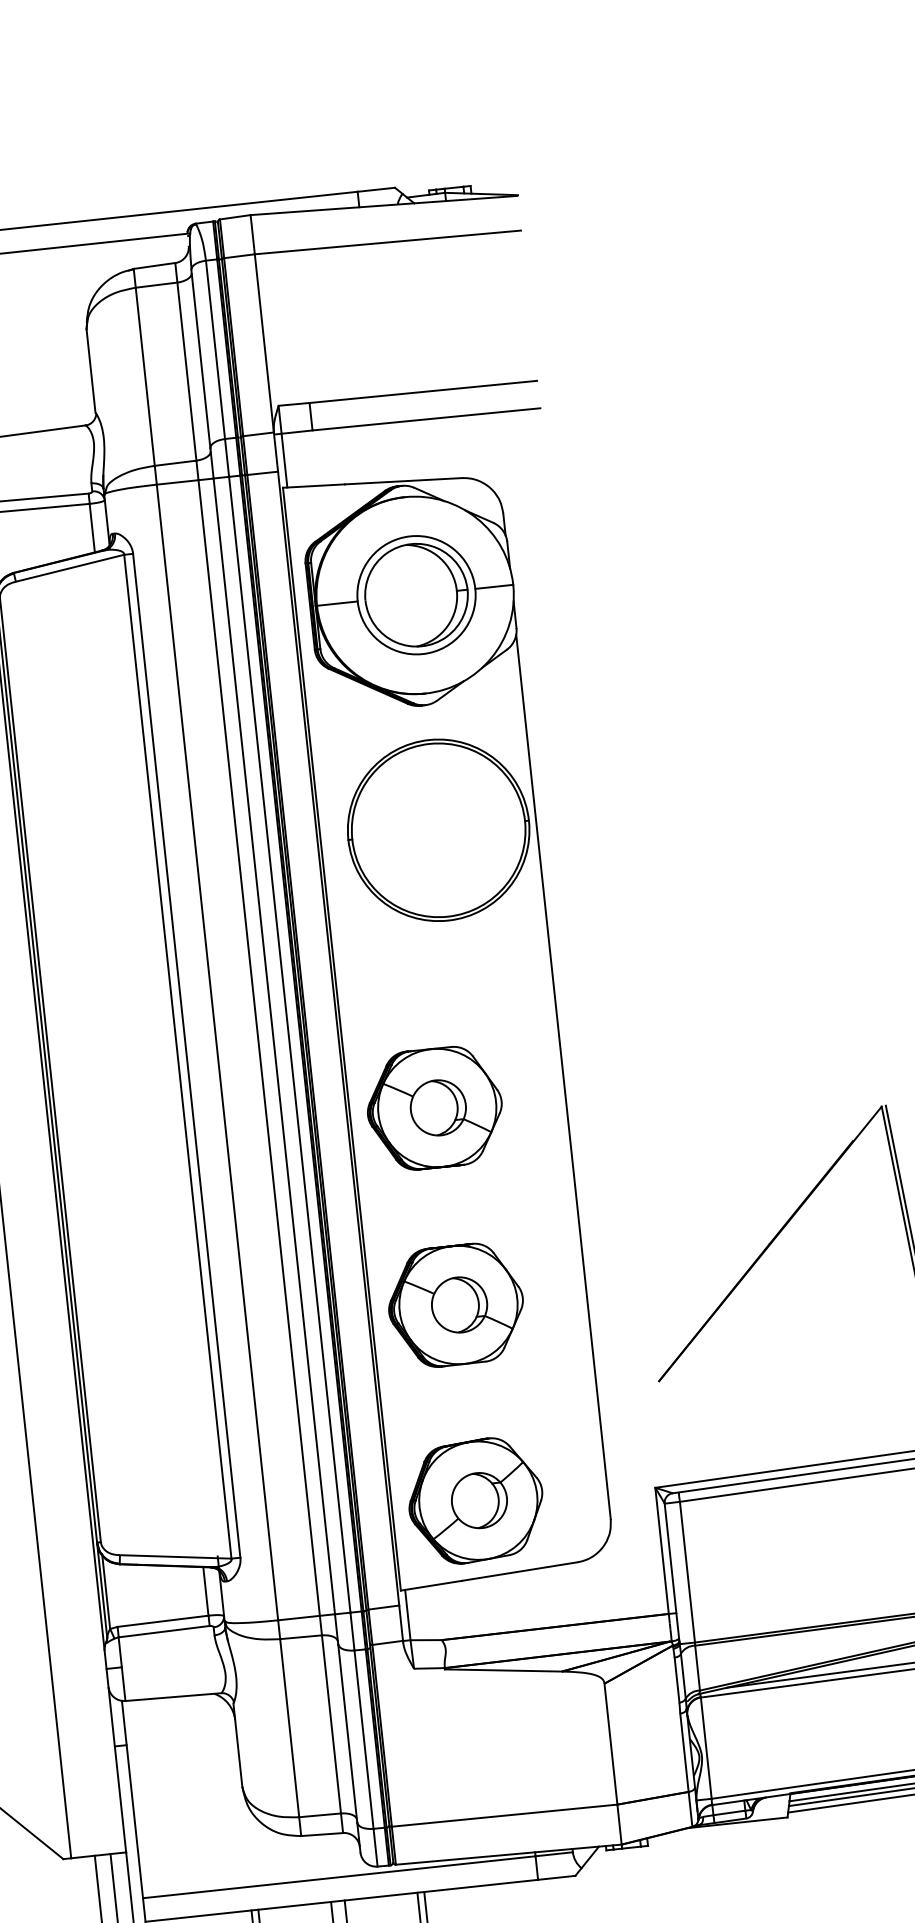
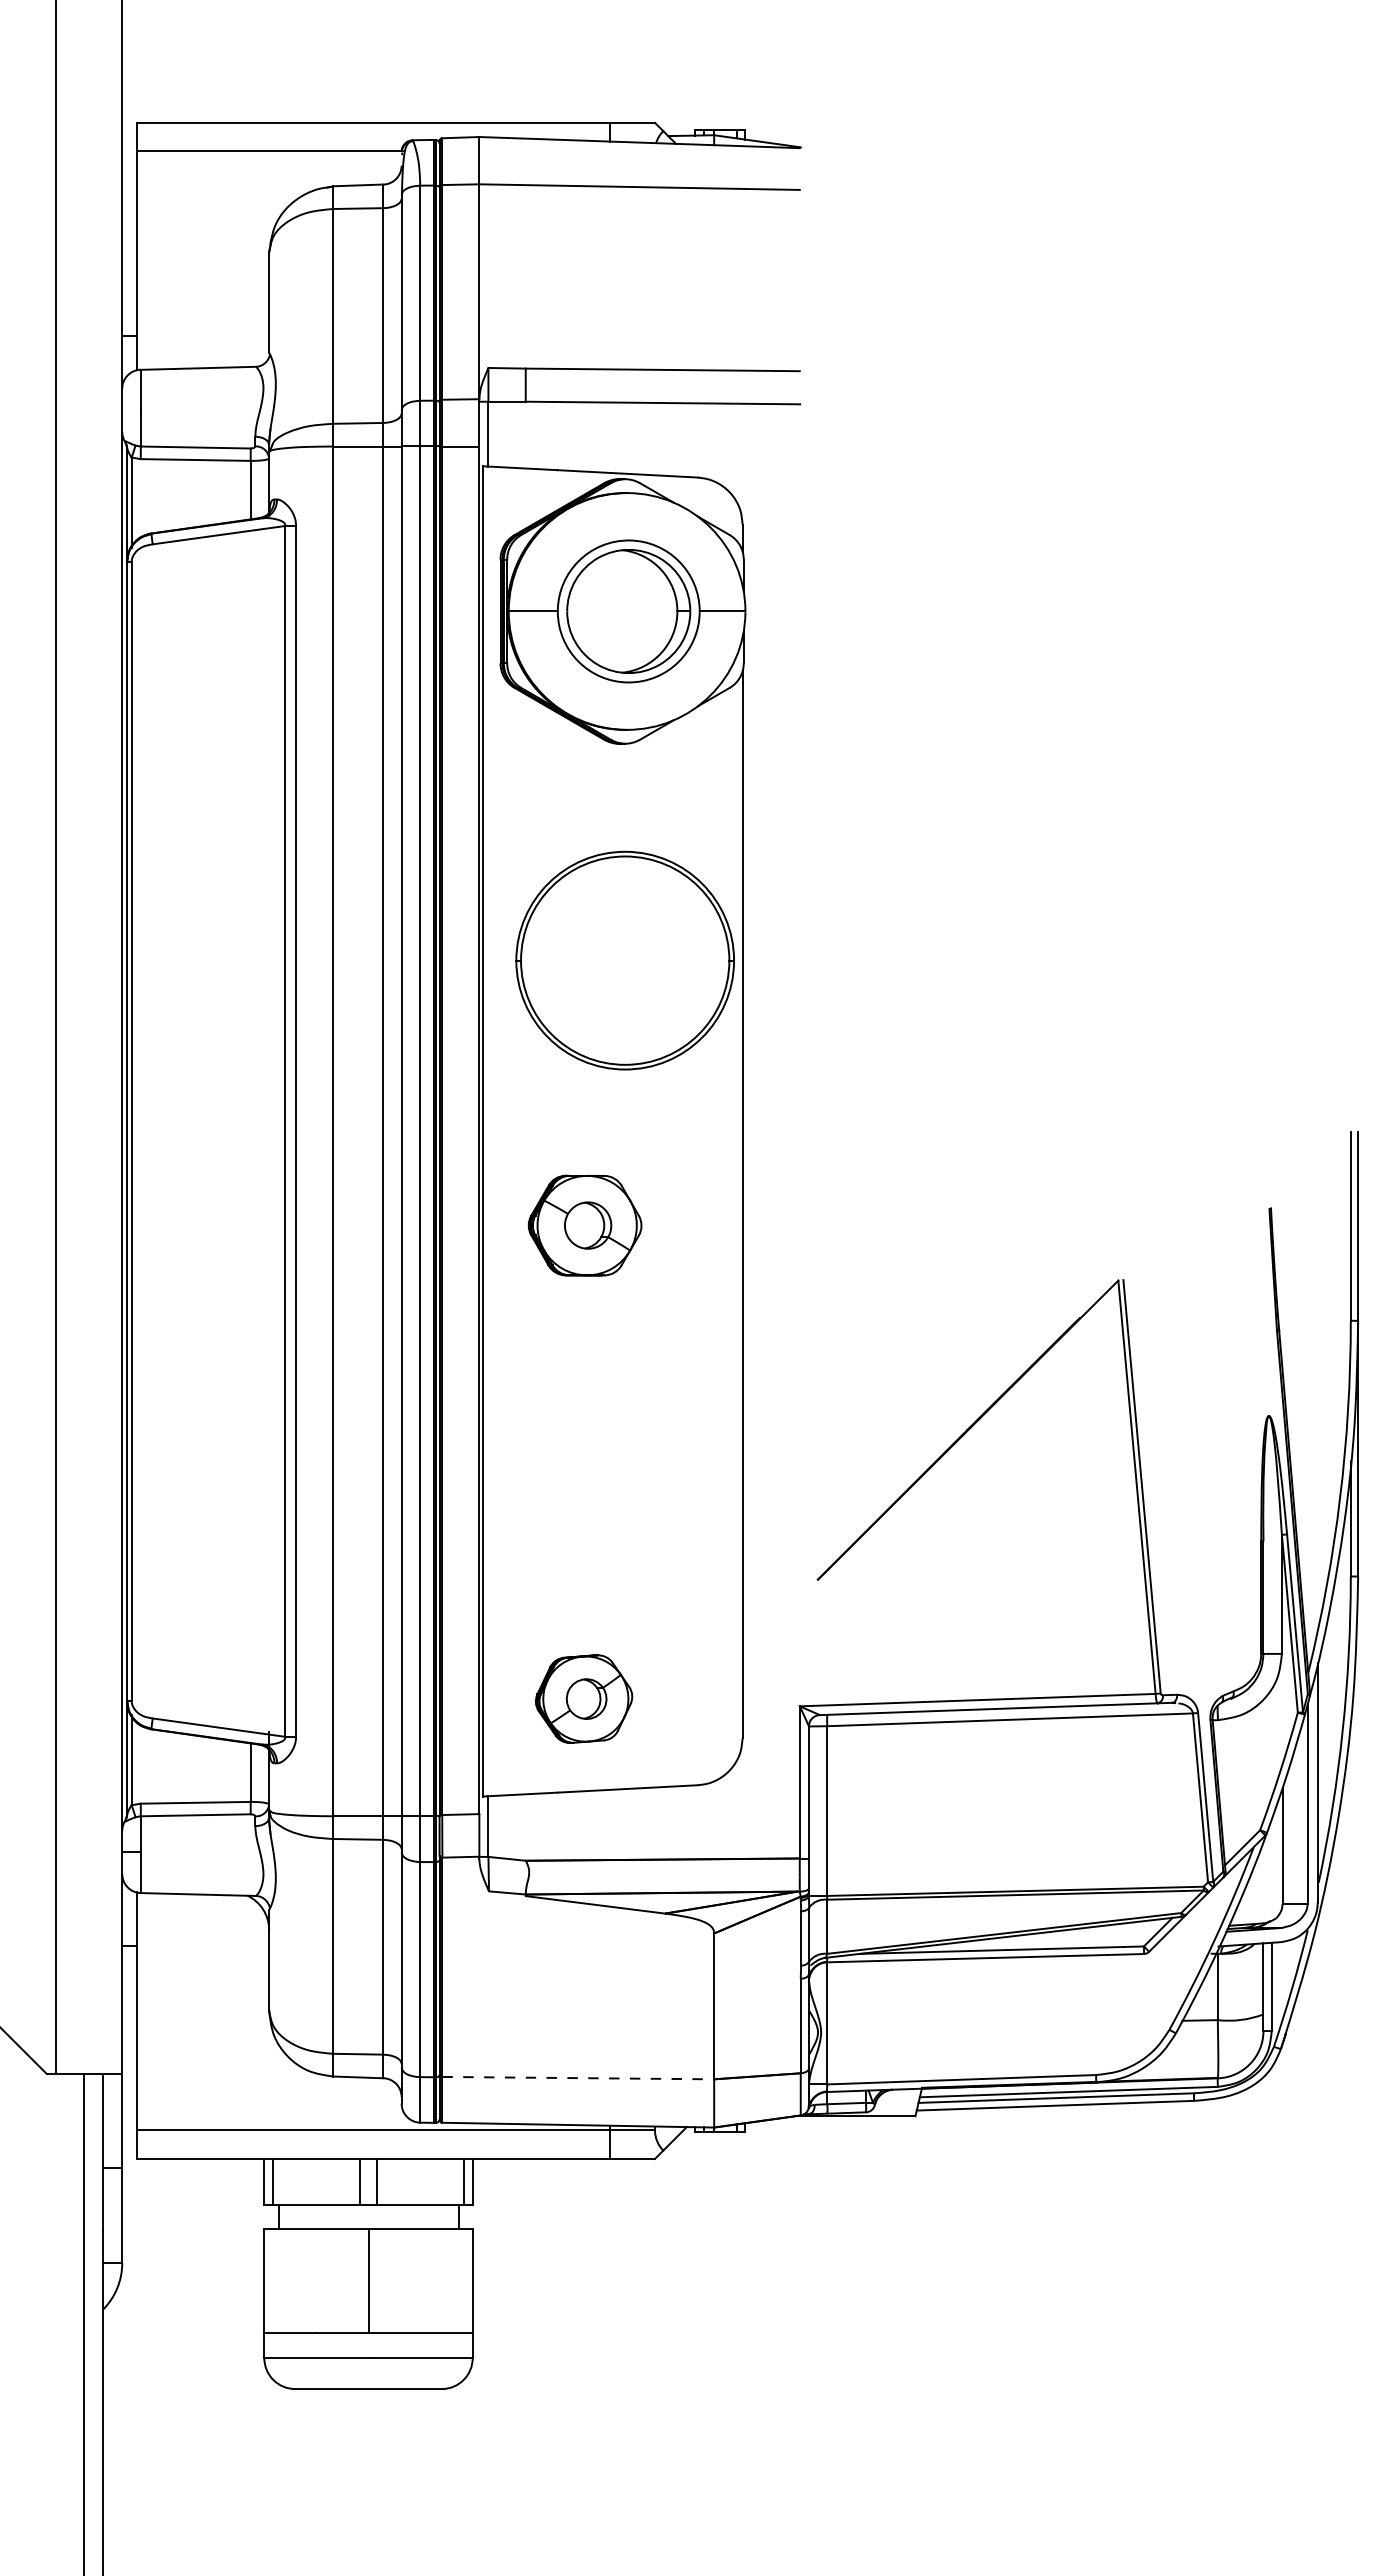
part: (438, 830) -> (624, 960), moved
part: (434, 1108) -> (584, 1225), size x0.7
part: (455, 1305) -> (584, 1463), removed
part: (475, 1500) -> (583, 1698), size x0.6
line: (504, 1815) -> (578, 2078), solid -> dashed

